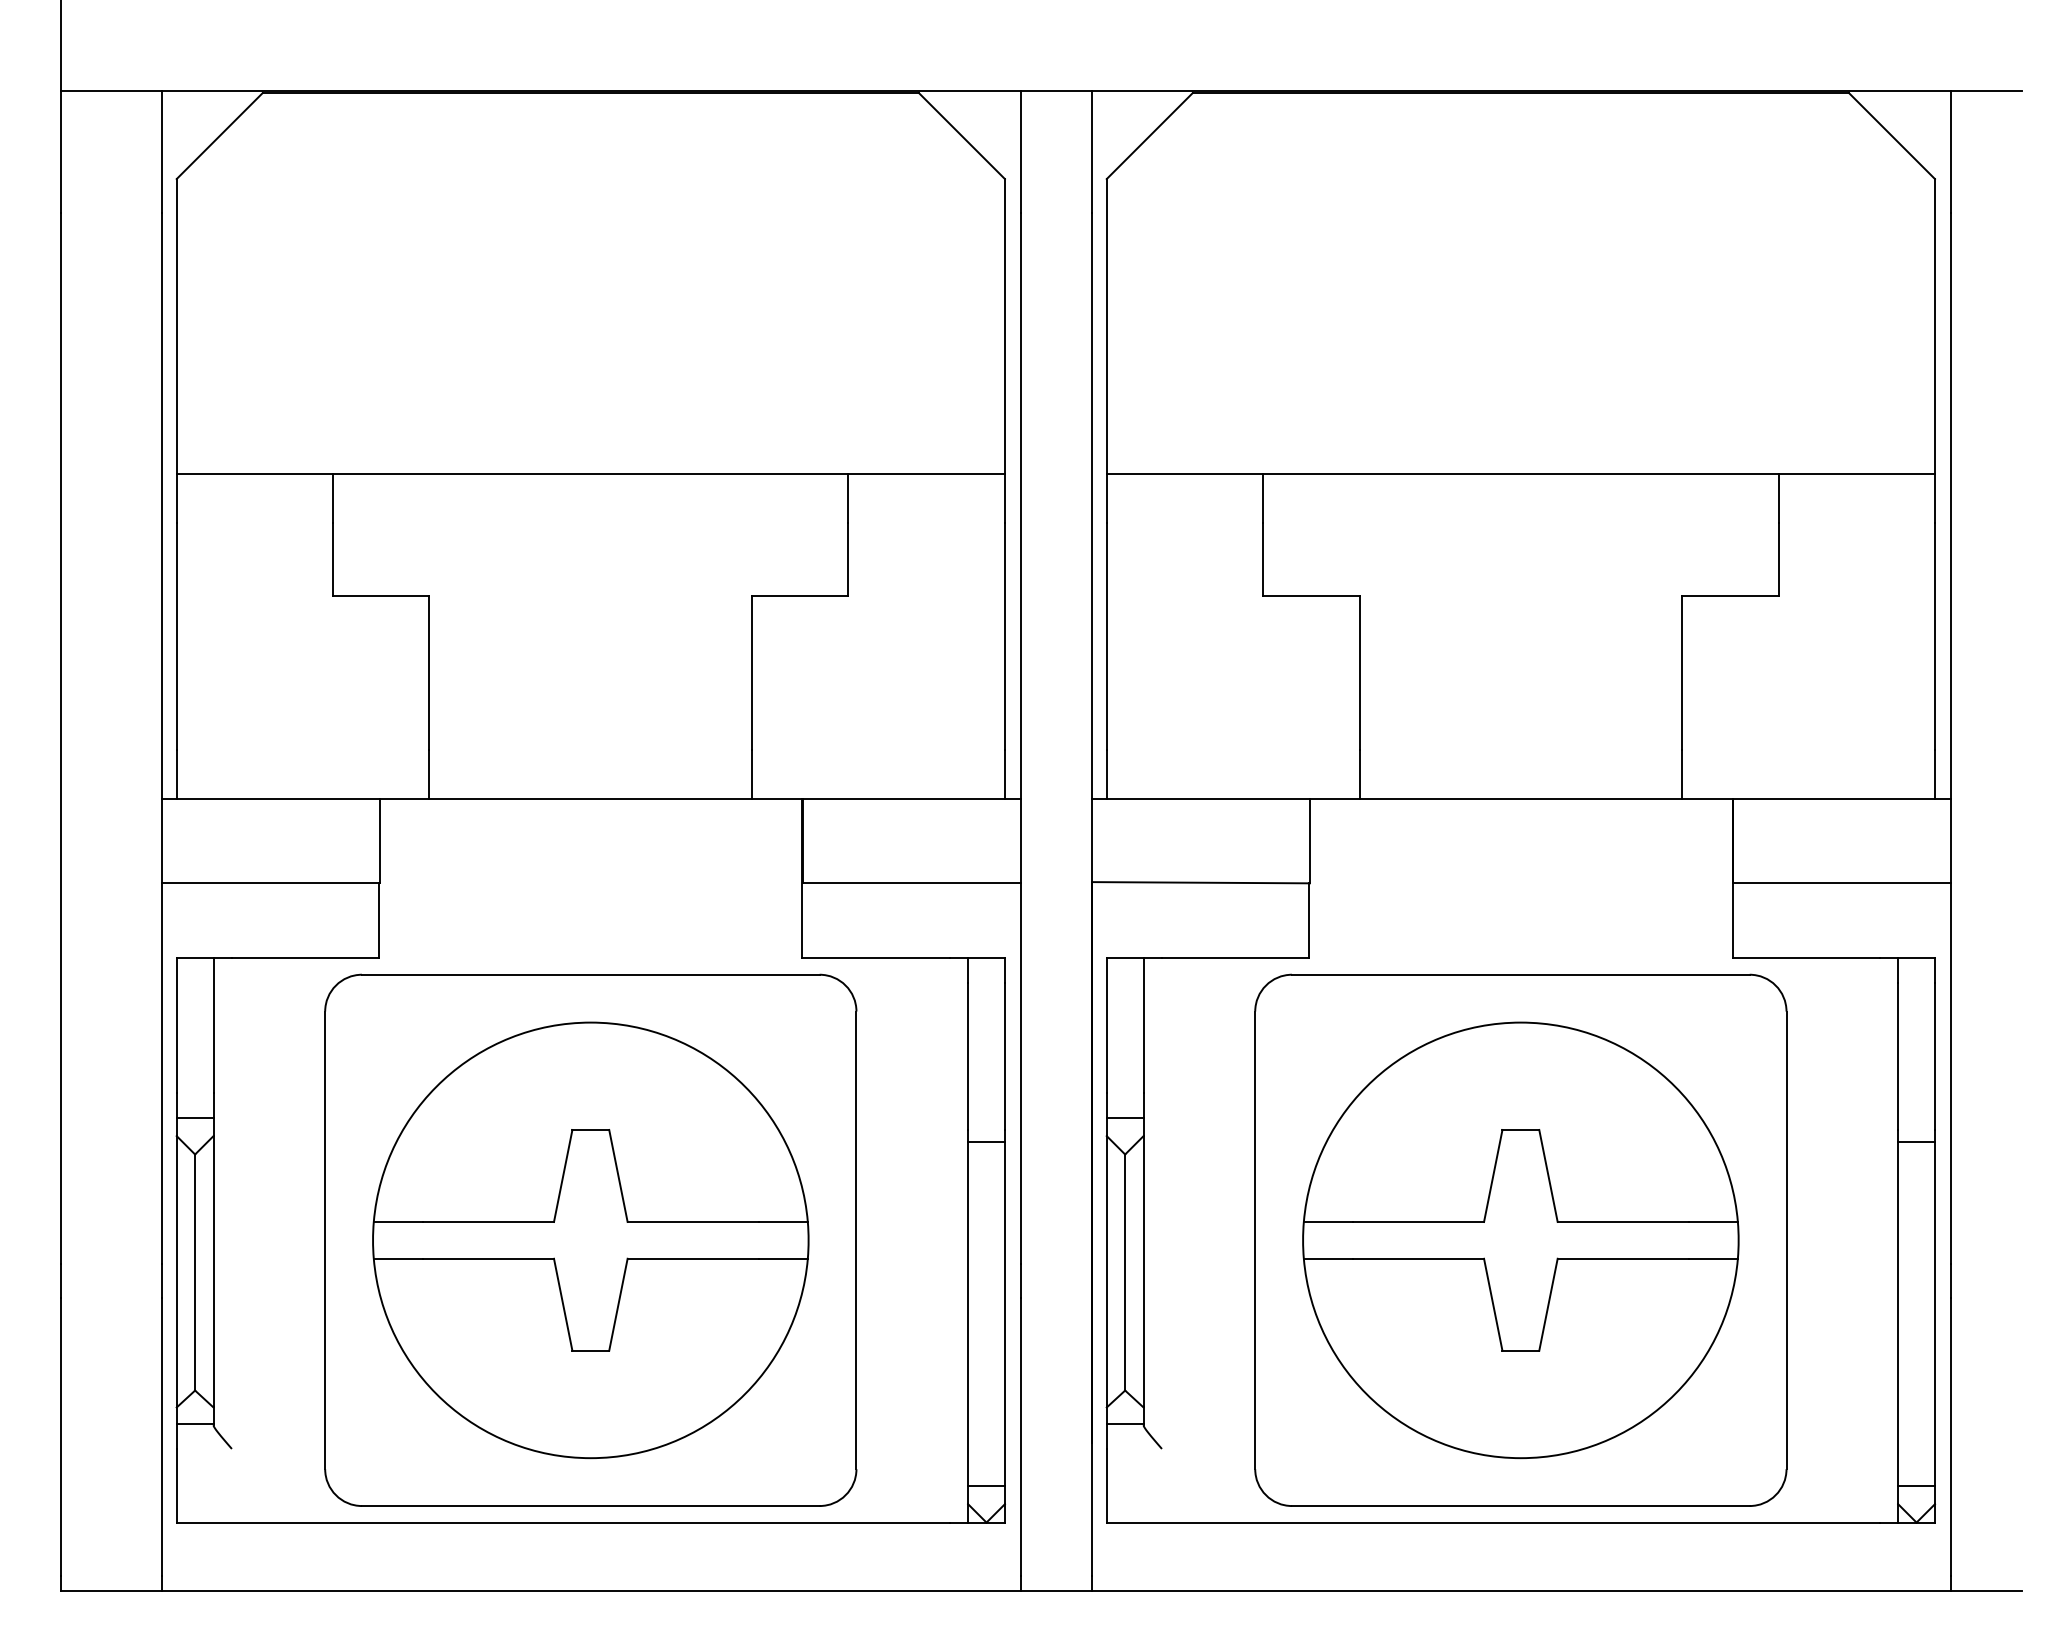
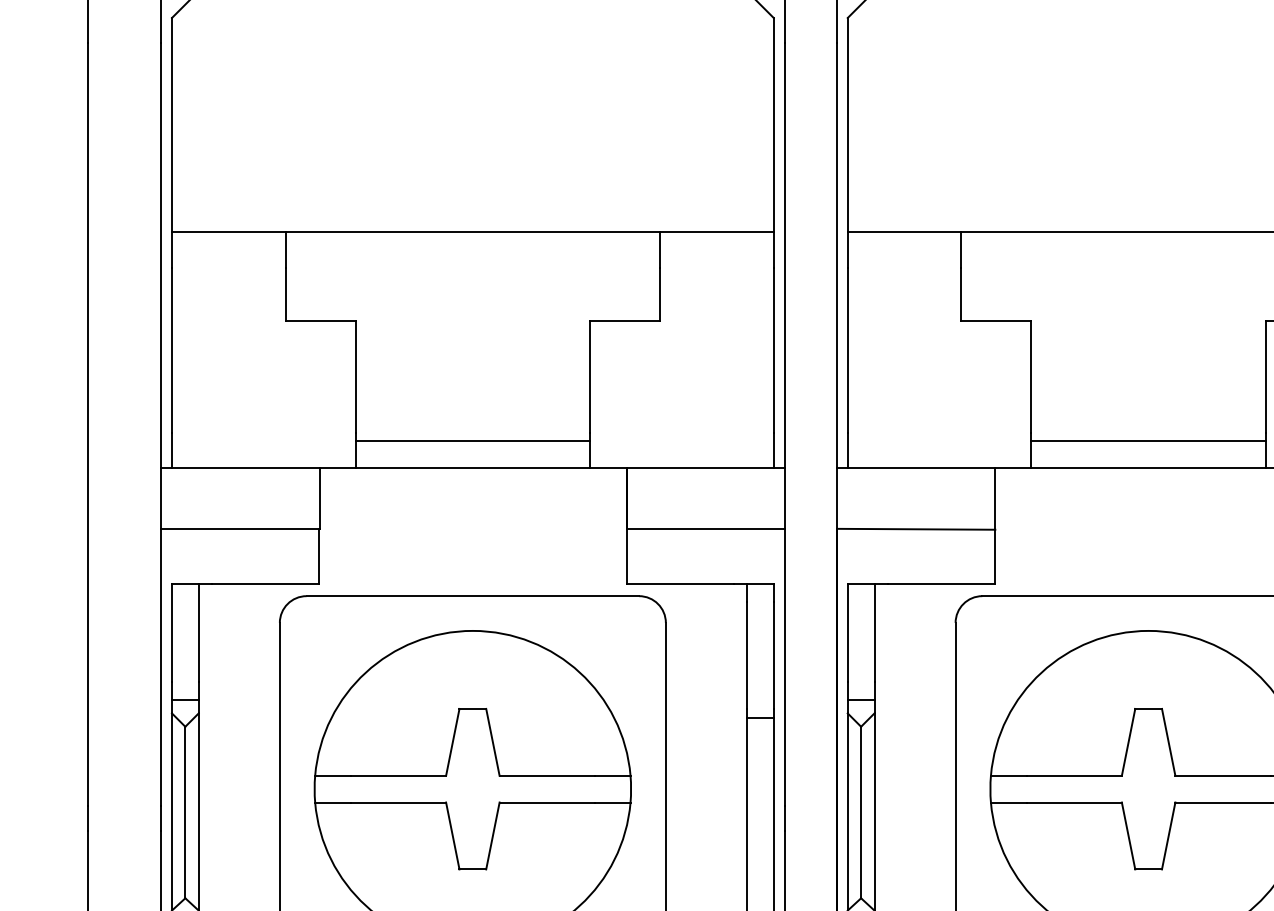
line: (590, 761) -> (472, 441), added
line: (1520, 761) -> (1148, 441), added

